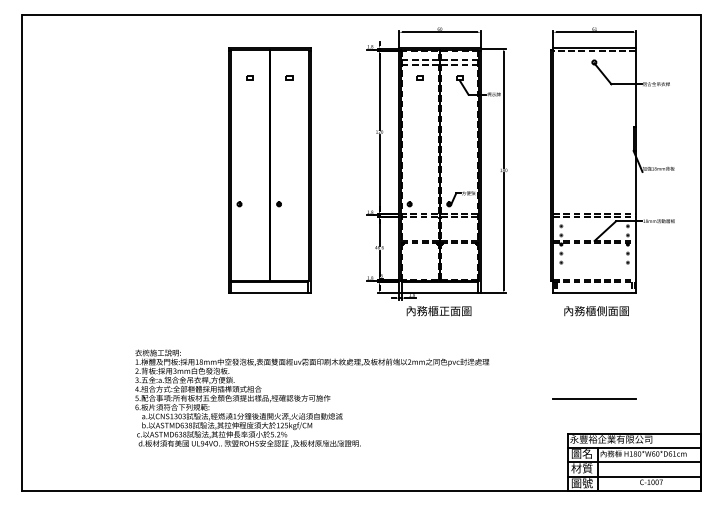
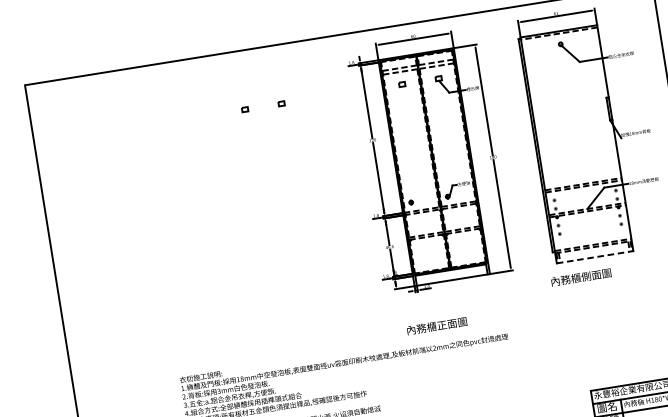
part: (269, 170) -> (276, 192), removed
line: (595, 293) -> (595, 257), solid -> dashed
text: (438, 311) -> (436, 326), moved
text: (596, 311) -> (581, 277), moved
line: (594, 398) -> (610, 354), removed

